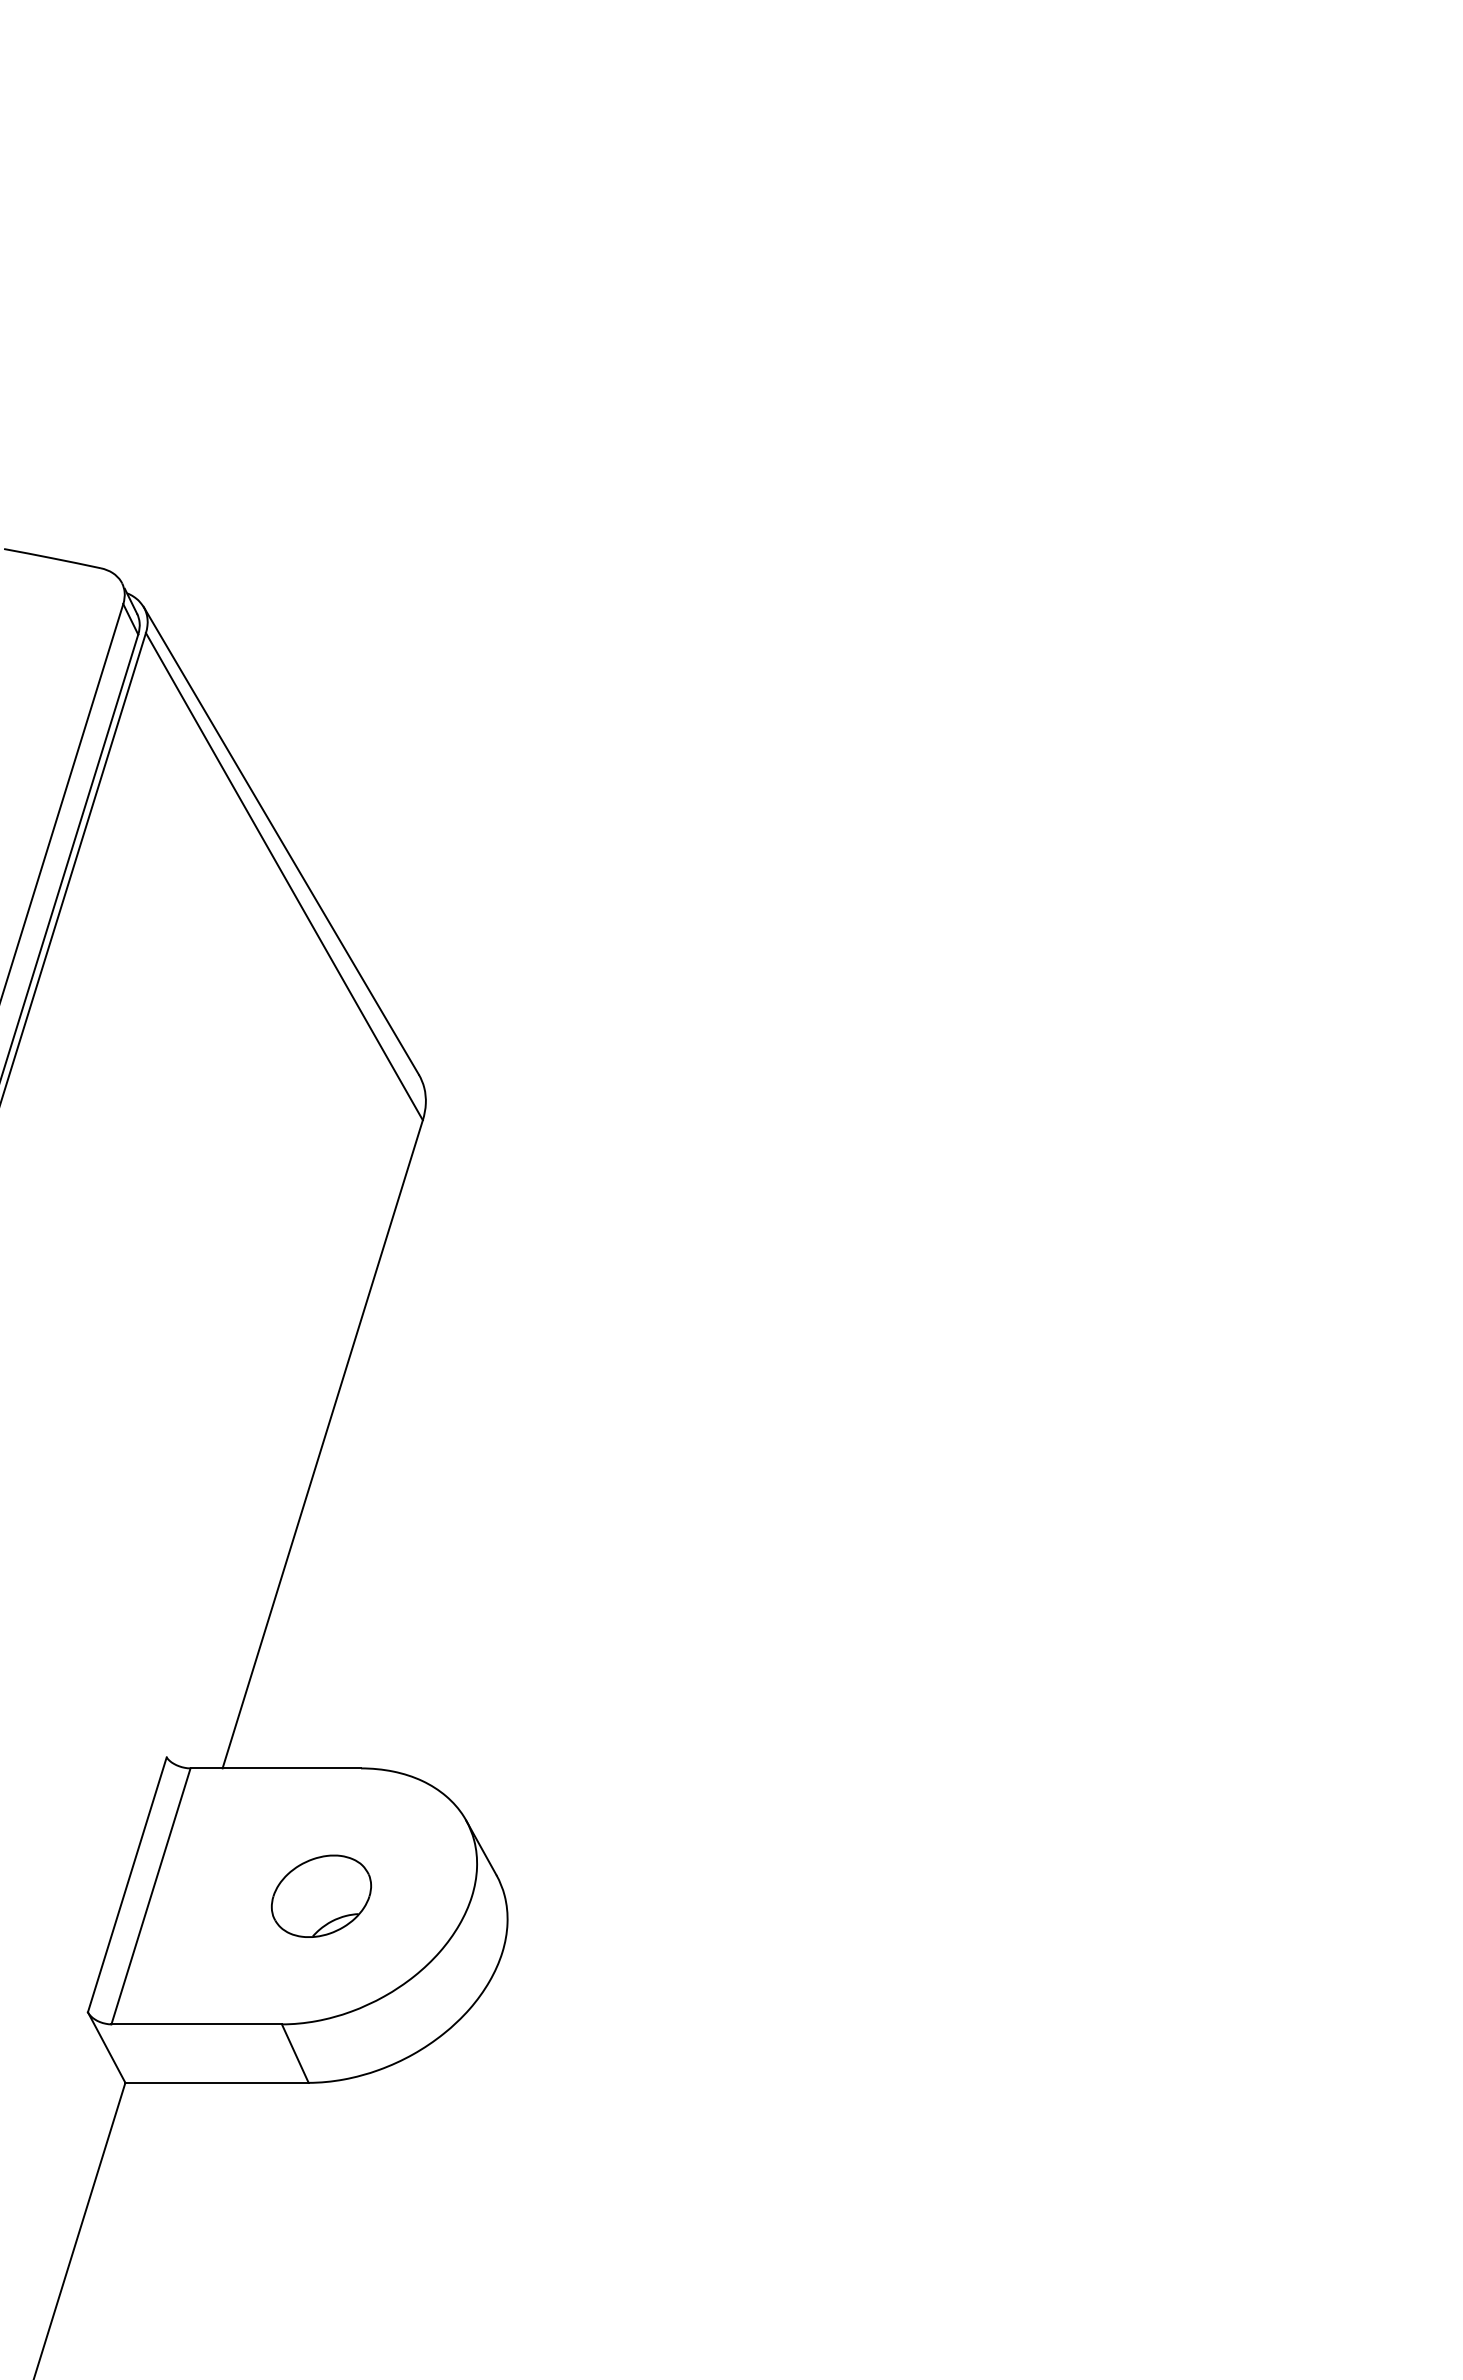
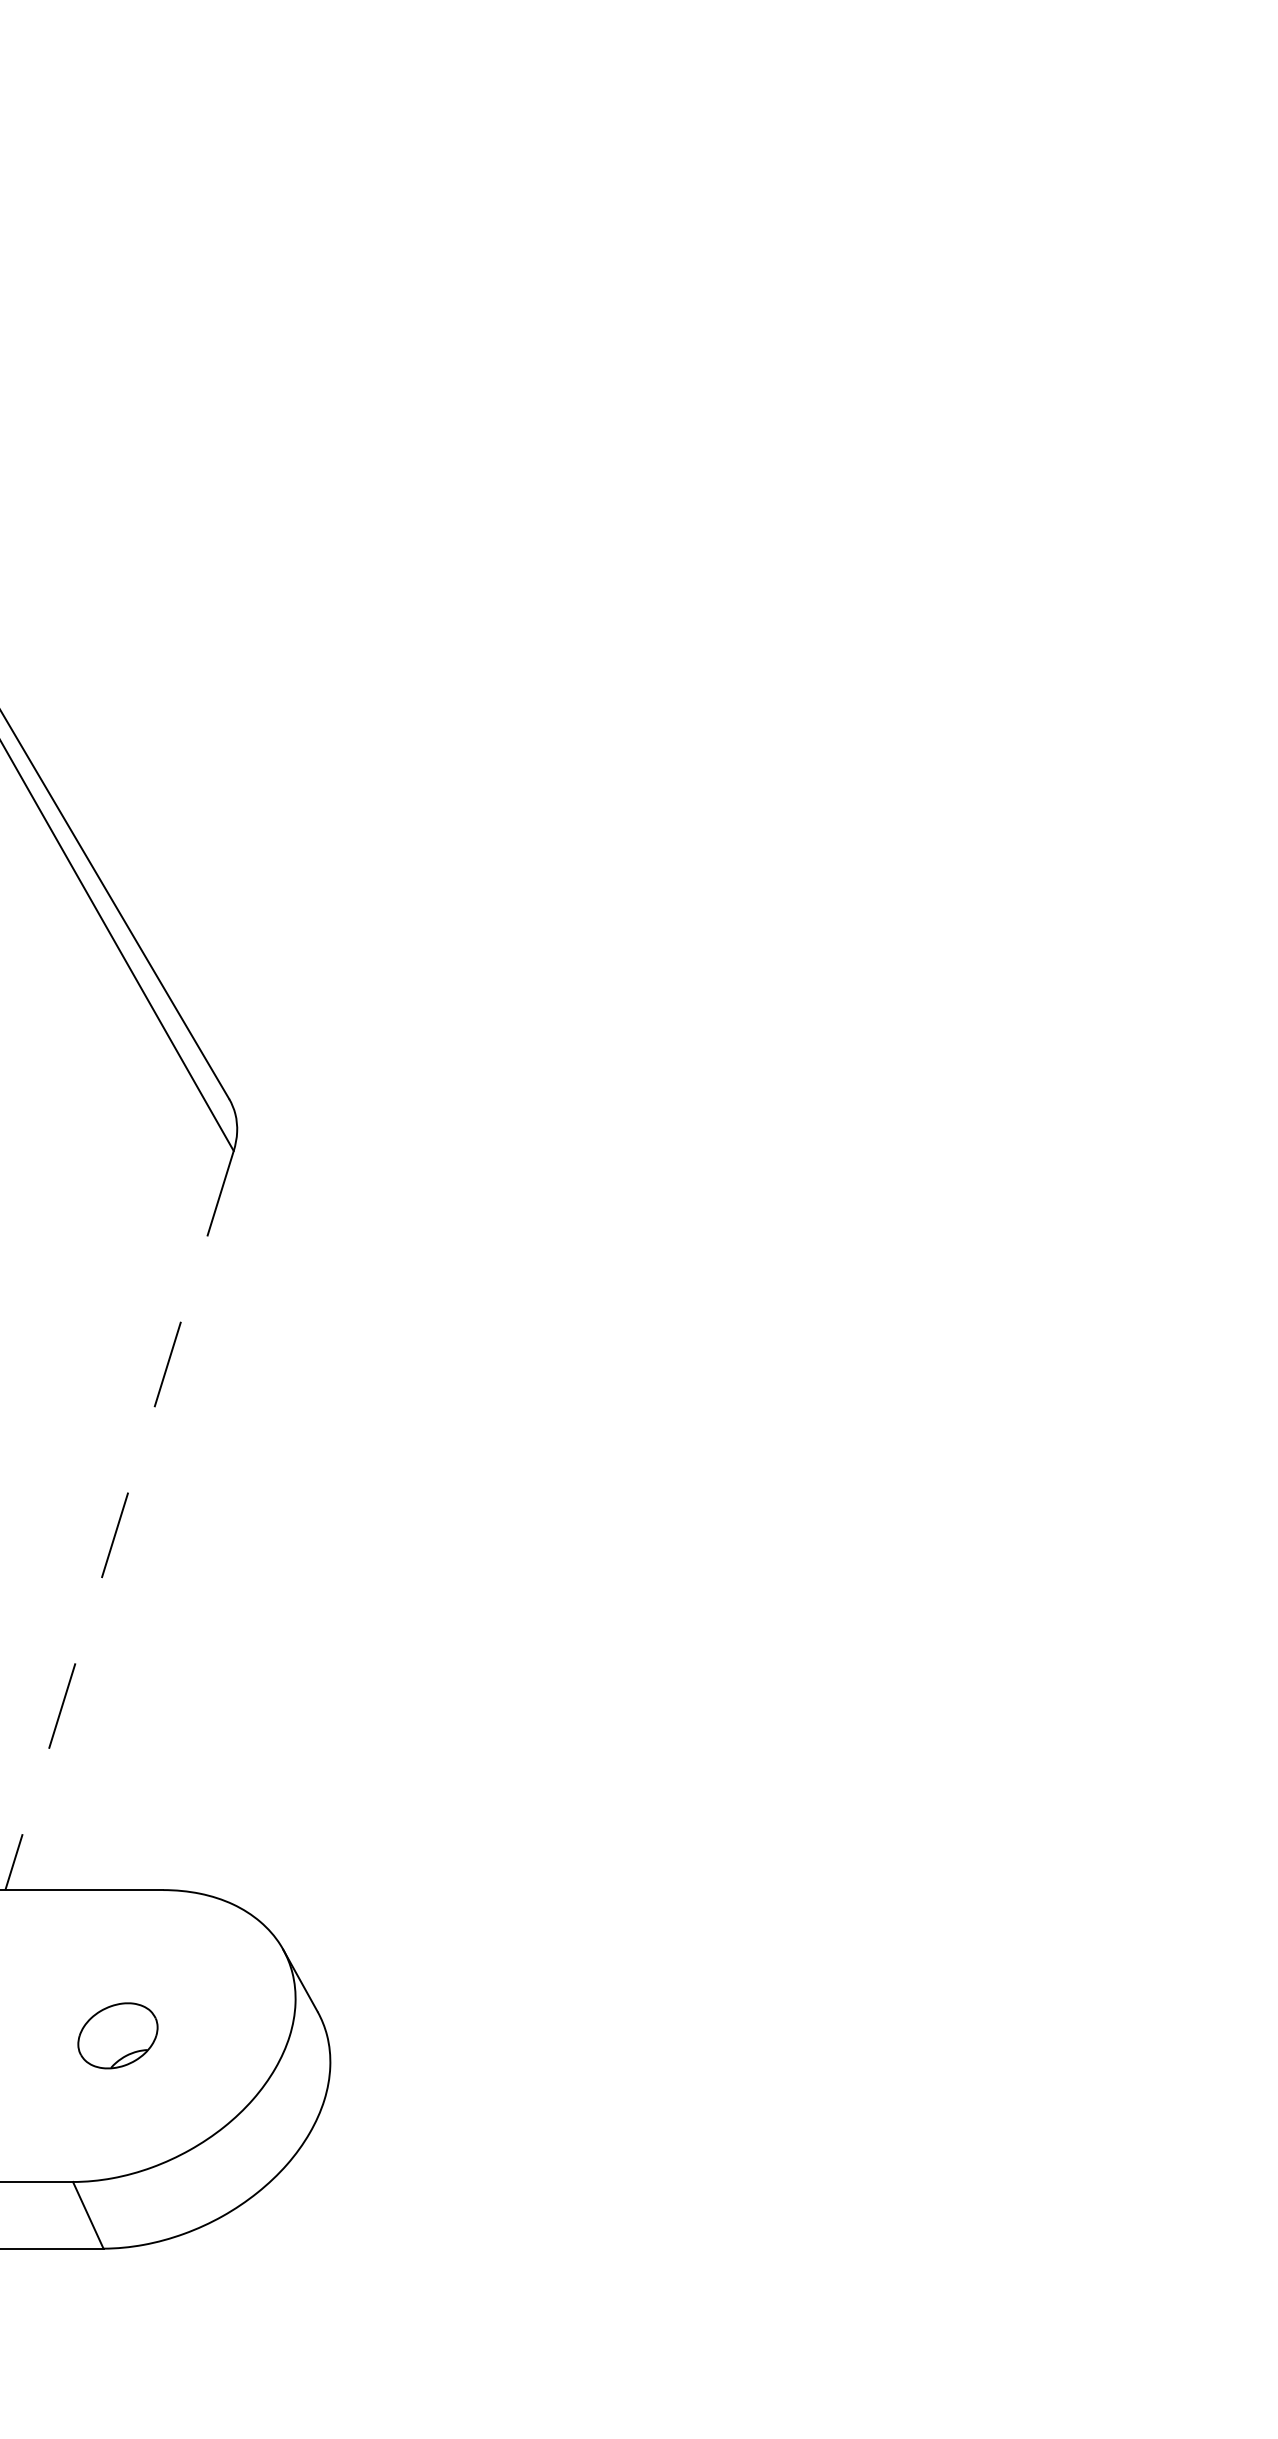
line: (322, 1444) -> (119, 1520), solid -> dashed
part: (320, 1895) -> (117, 2035), size x0.7

